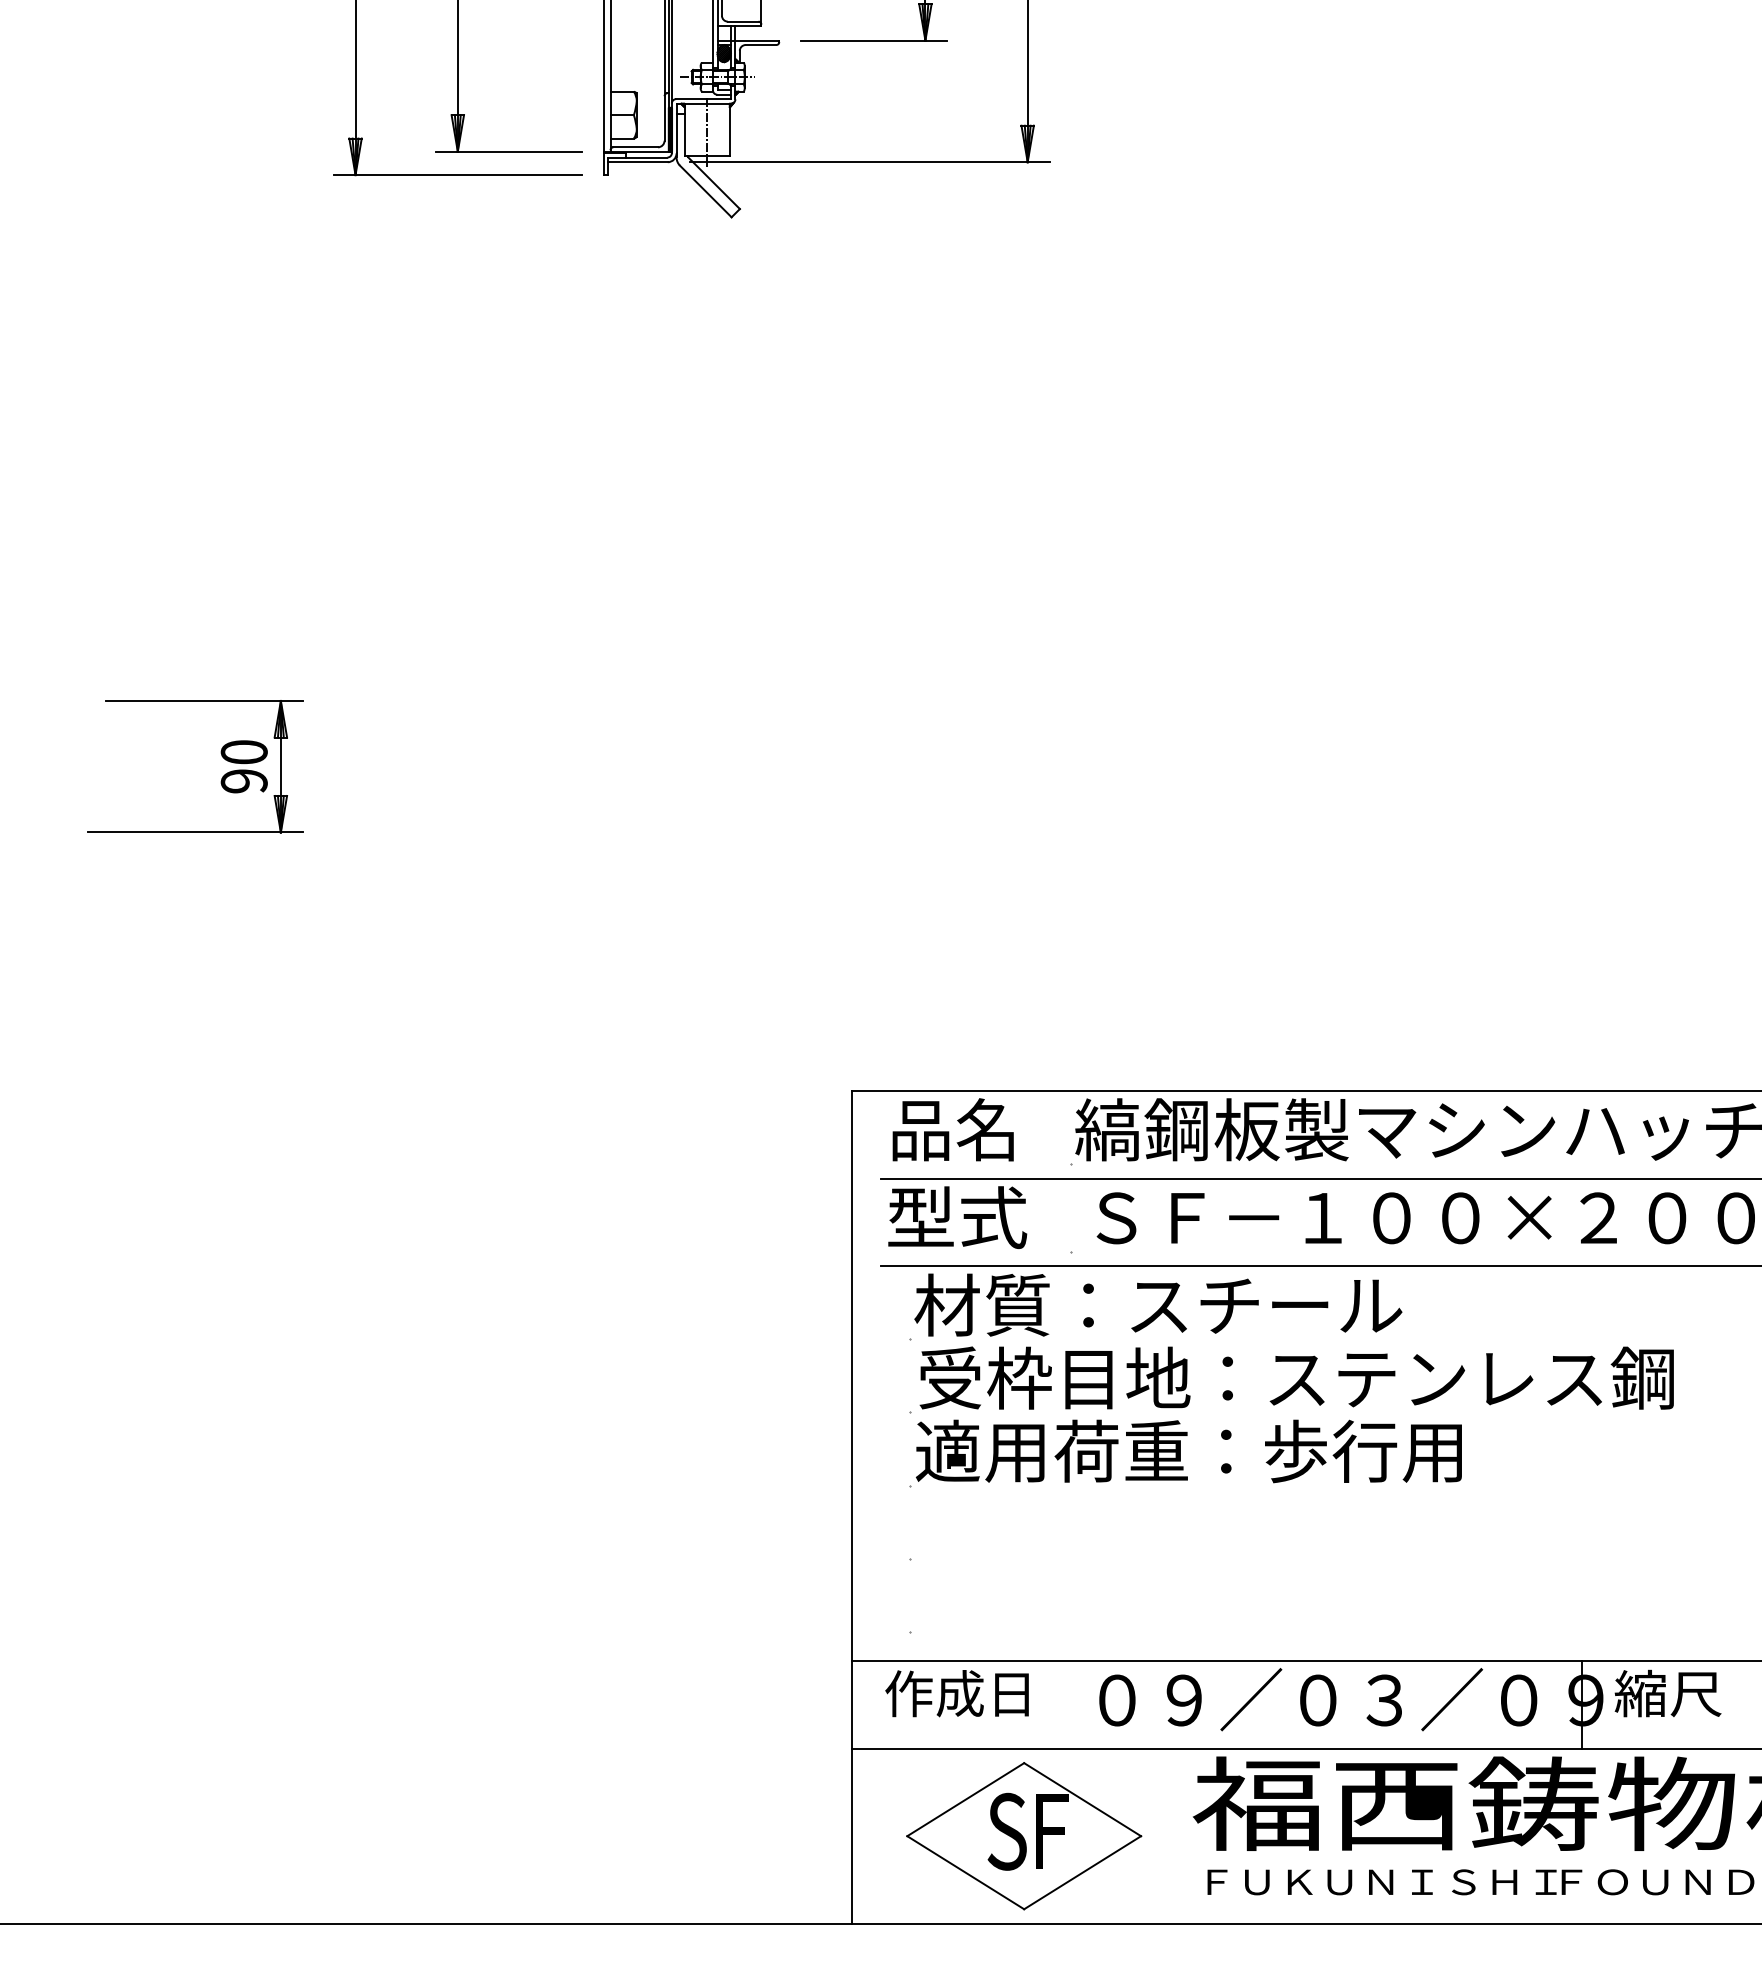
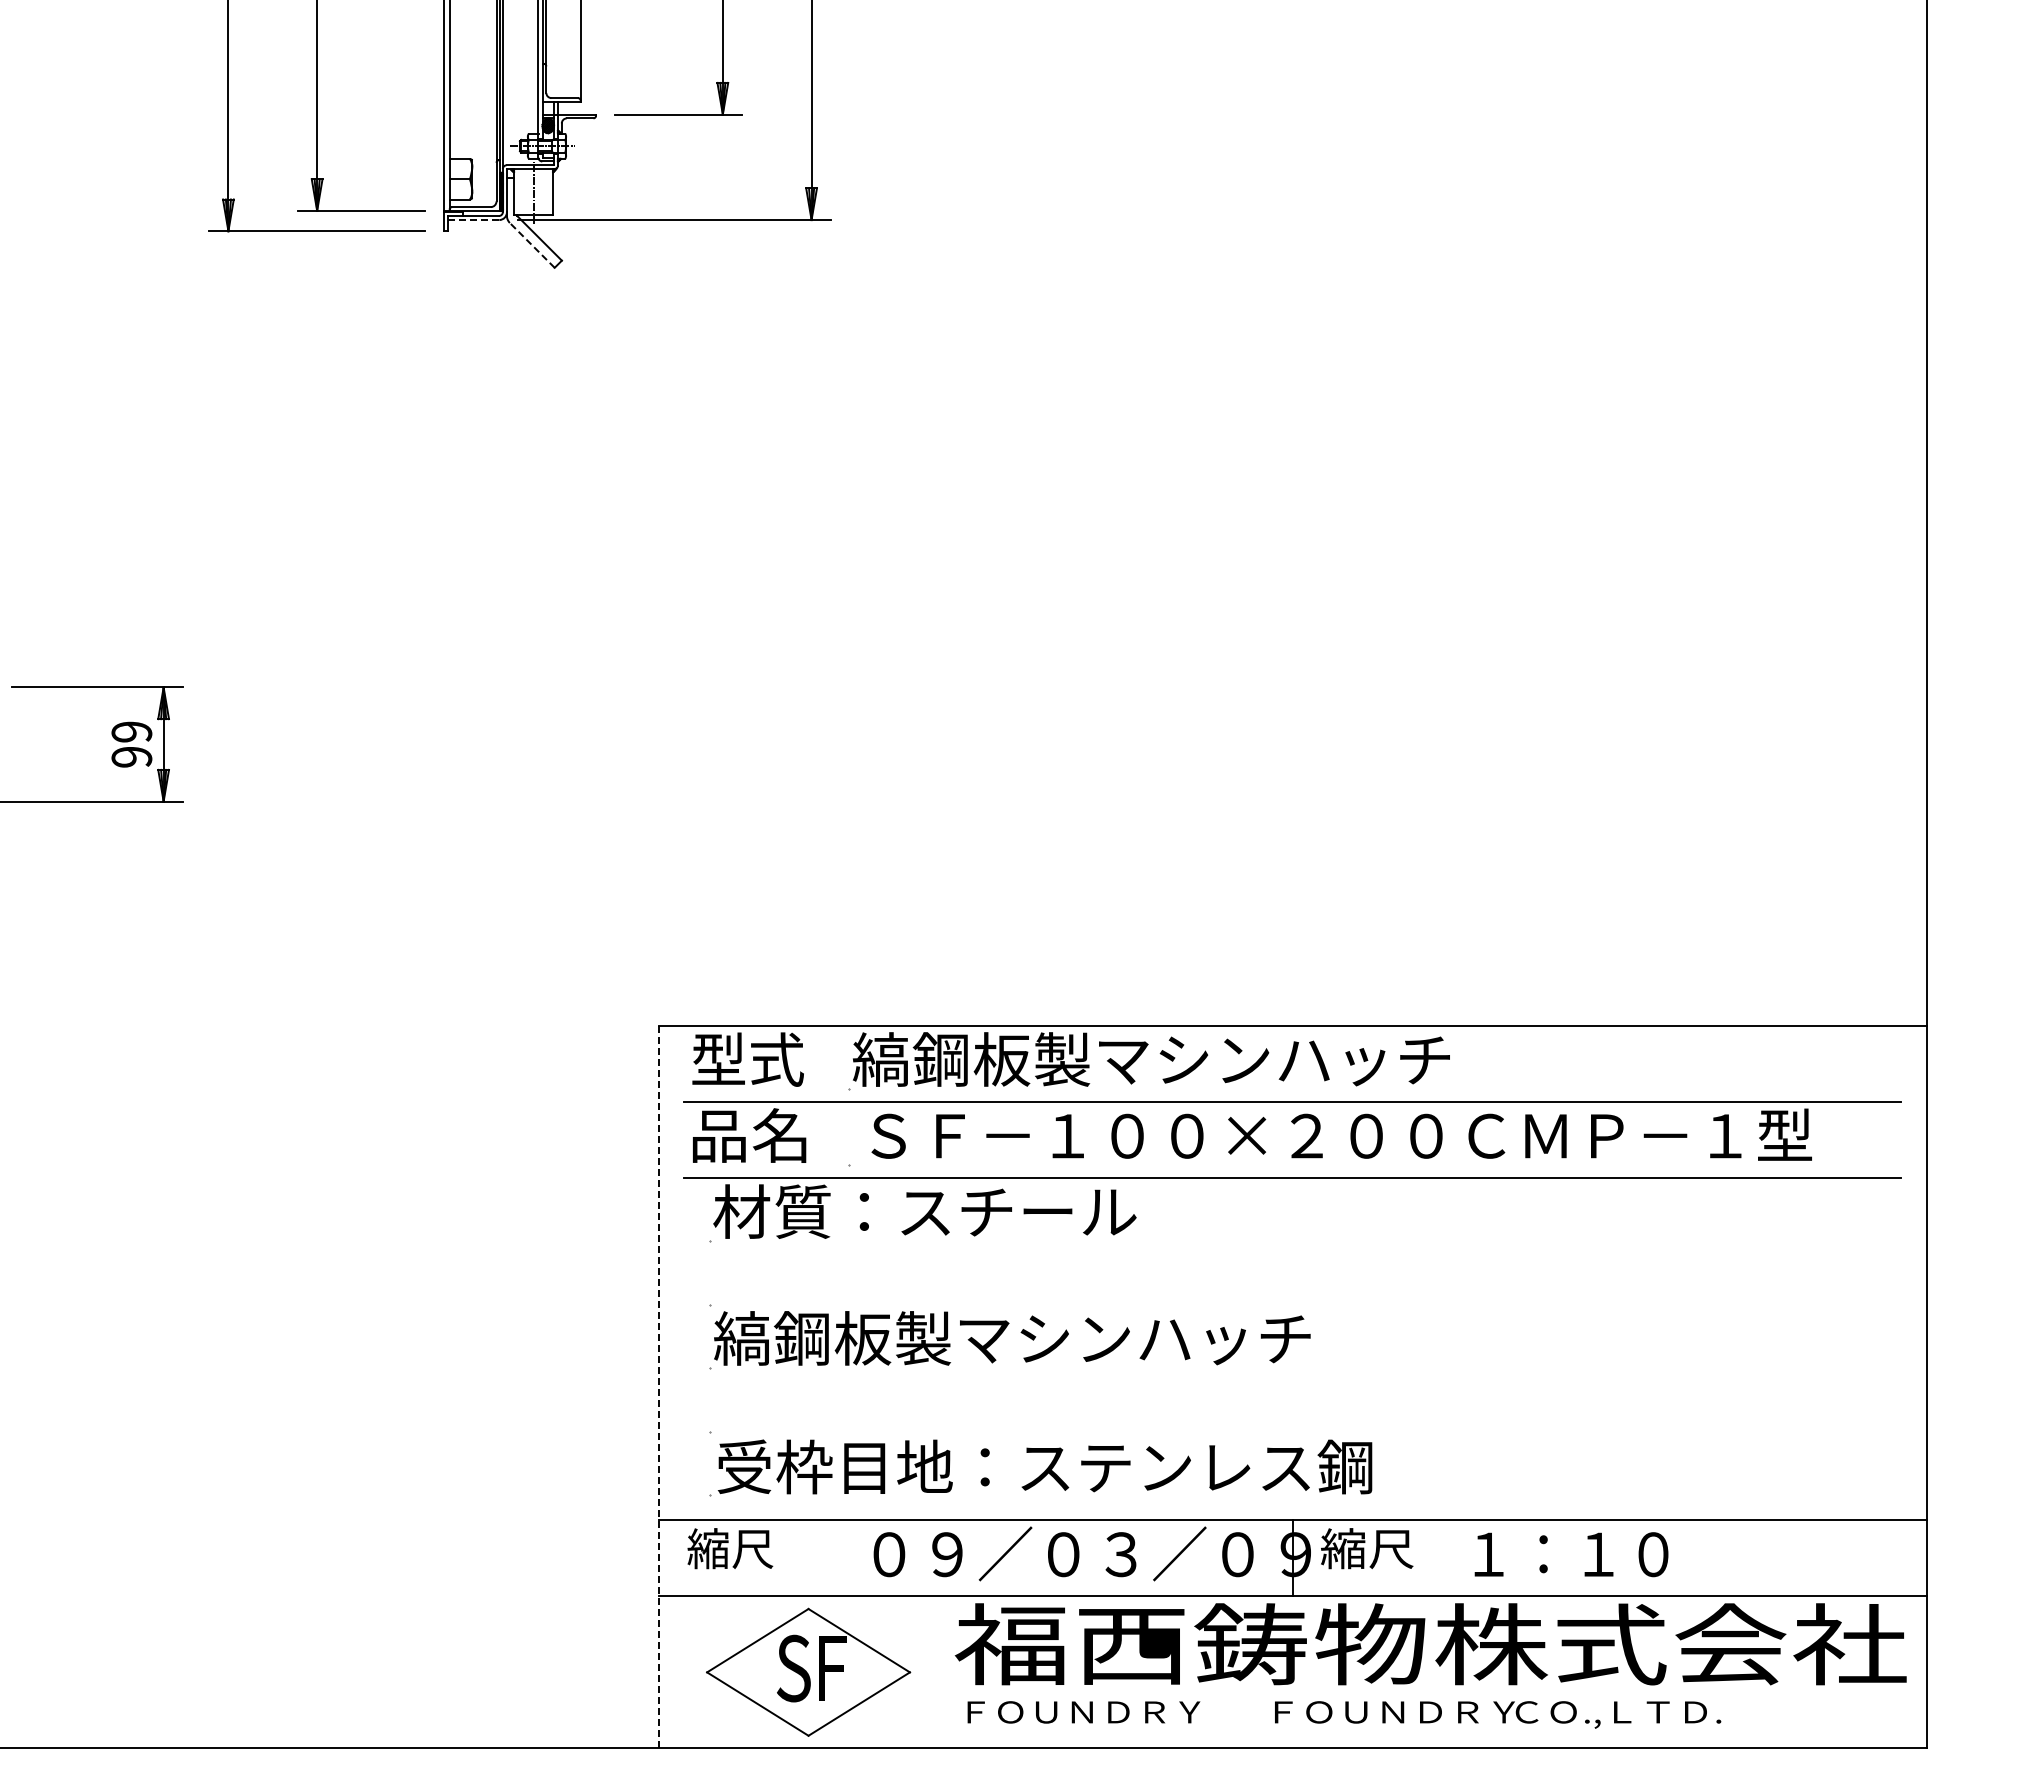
line: (638, 162) -> (473, 220), solid -> dashed
line: (706, 191) -> (532, 245), solid -> dashed
text: (243, 751) -> (131, 731), 90 -> 99
text: (953, 1129) -> (747, 1059), 品名 -> 型式
text: (957, 1217) -> (750, 1135), 型式 -> 品名
text: (1296, 1377) -> (1044, 1466), moved
text: (1259, 1451) -> (1012, 1338), 適用荷重：歩行用 -> 縞鋼板製マシンハッチ
line: (851, 1506) -> (658, 1386), solid -> dashed
text: (956, 1693) -> (749, 1548), 作成日 -> 縮尺
text: (1399, 1882) -> (1134, 1712), ＦＵＫＵＮＩＳＨＩ -> ＦＯＵＮＤＲＹ

